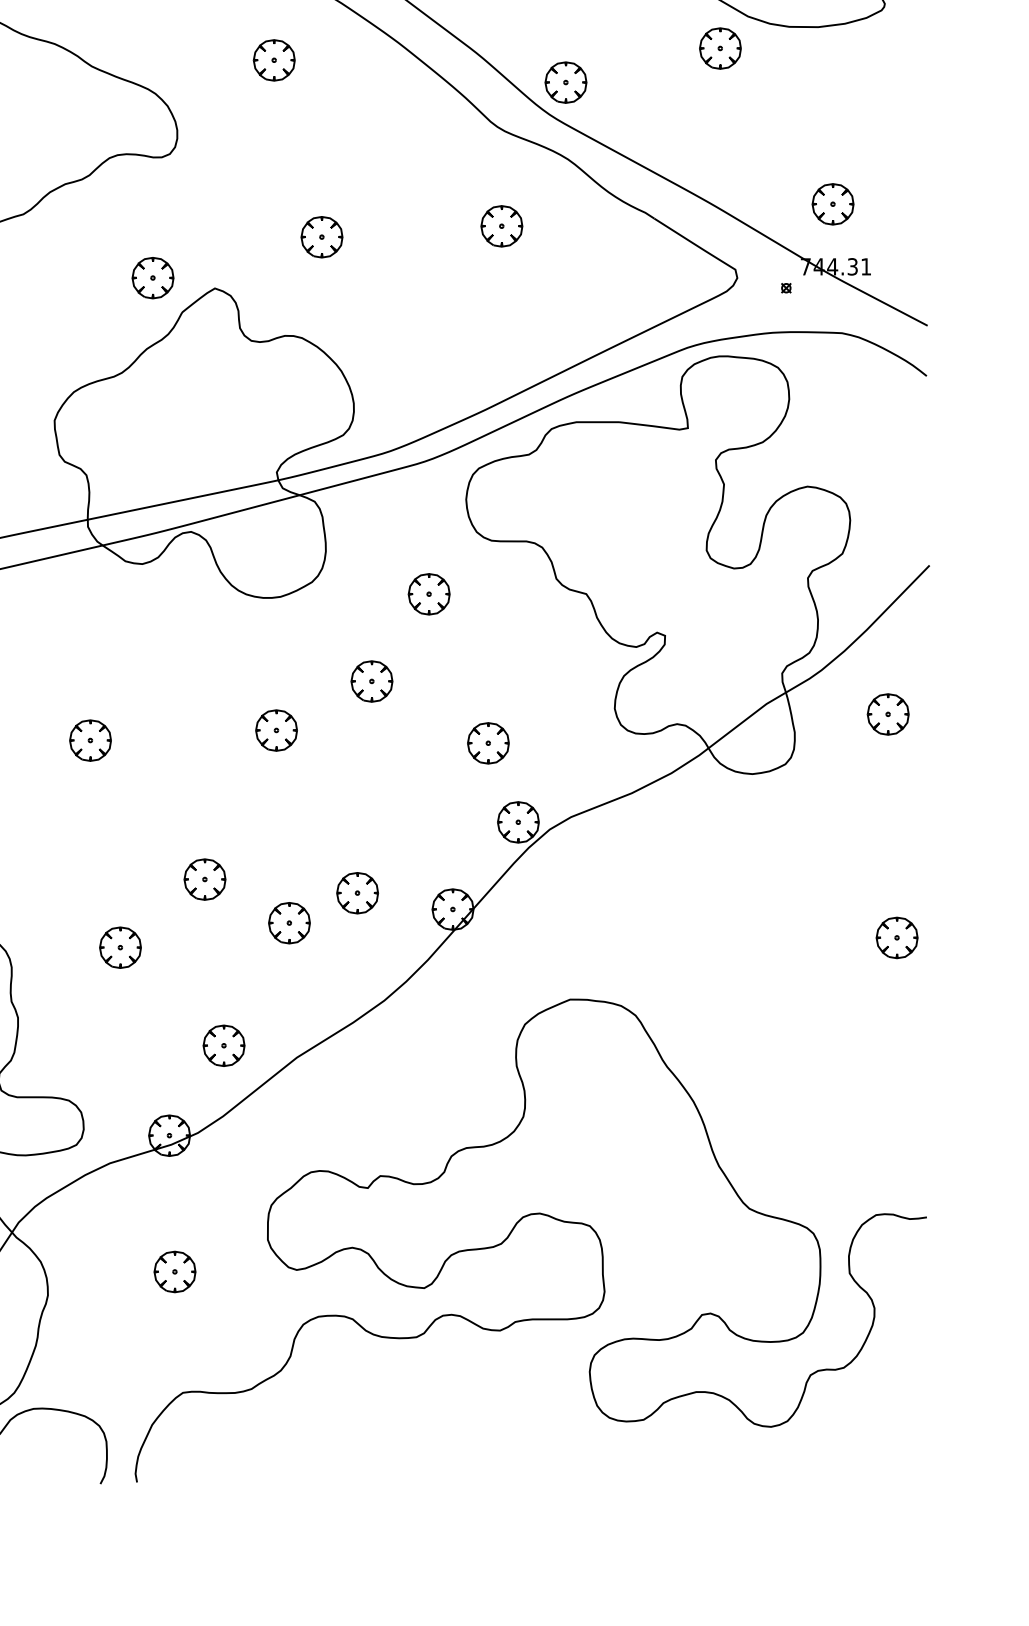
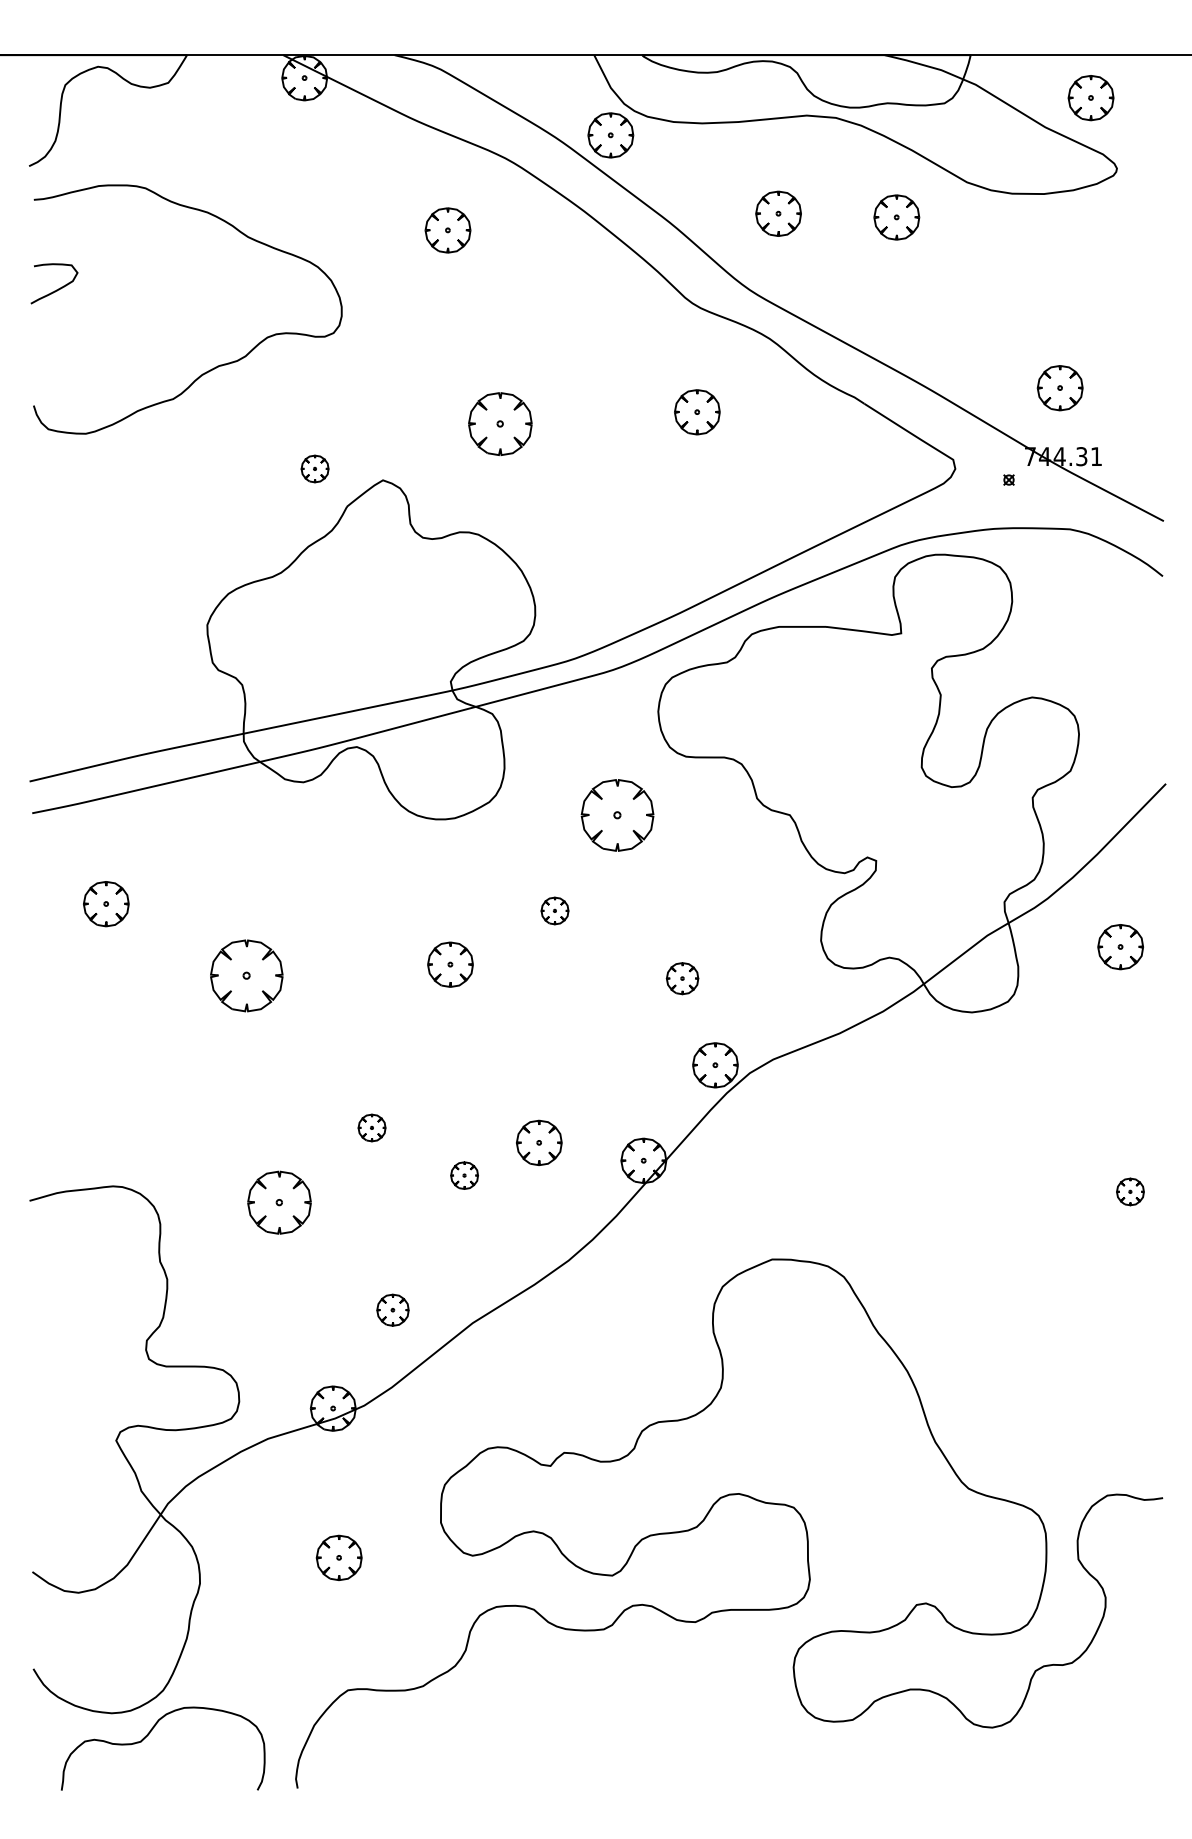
part: (720, 48) -> (896, 217), moved
part: (565, 82) -> (778, 213), moved
part: (321, 237) -> (499, 424), size x1.4
part: (152, 277) -> (314, 468), size x0.6
part: (428, 594) -> (617, 815), size x1.6
part: (371, 681) -> (554, 910), size x0.6
part: (90, 740) -> (246, 975), size x1.6
part: (488, 743) -> (682, 978), size x0.7
part: (204, 879) -> (371, 1127), size x0.6
part: (289, 922) -> (464, 1175), size x0.6
part: (897, 937) -> (1130, 1191), size x0.6
part: (120, 947) -> (279, 1202), size x1.4
part: (223, 1046) -> (392, 1310), size x0.7

